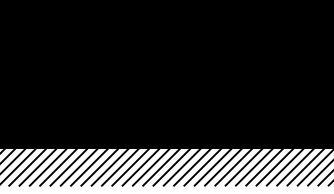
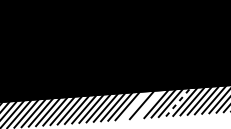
line: (171, 167) -> (134, 106), removed
line: (192, 167) -> (149, 104), removed
line: (233, 167) -> (177, 102), solid -> dashed

